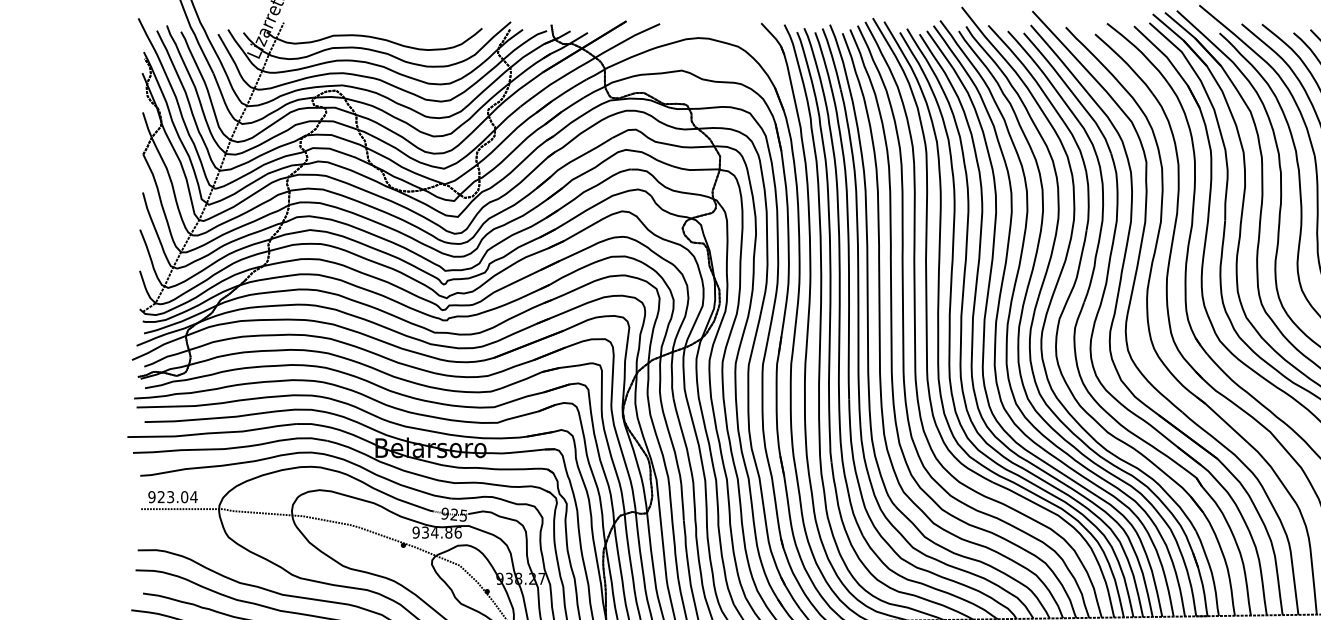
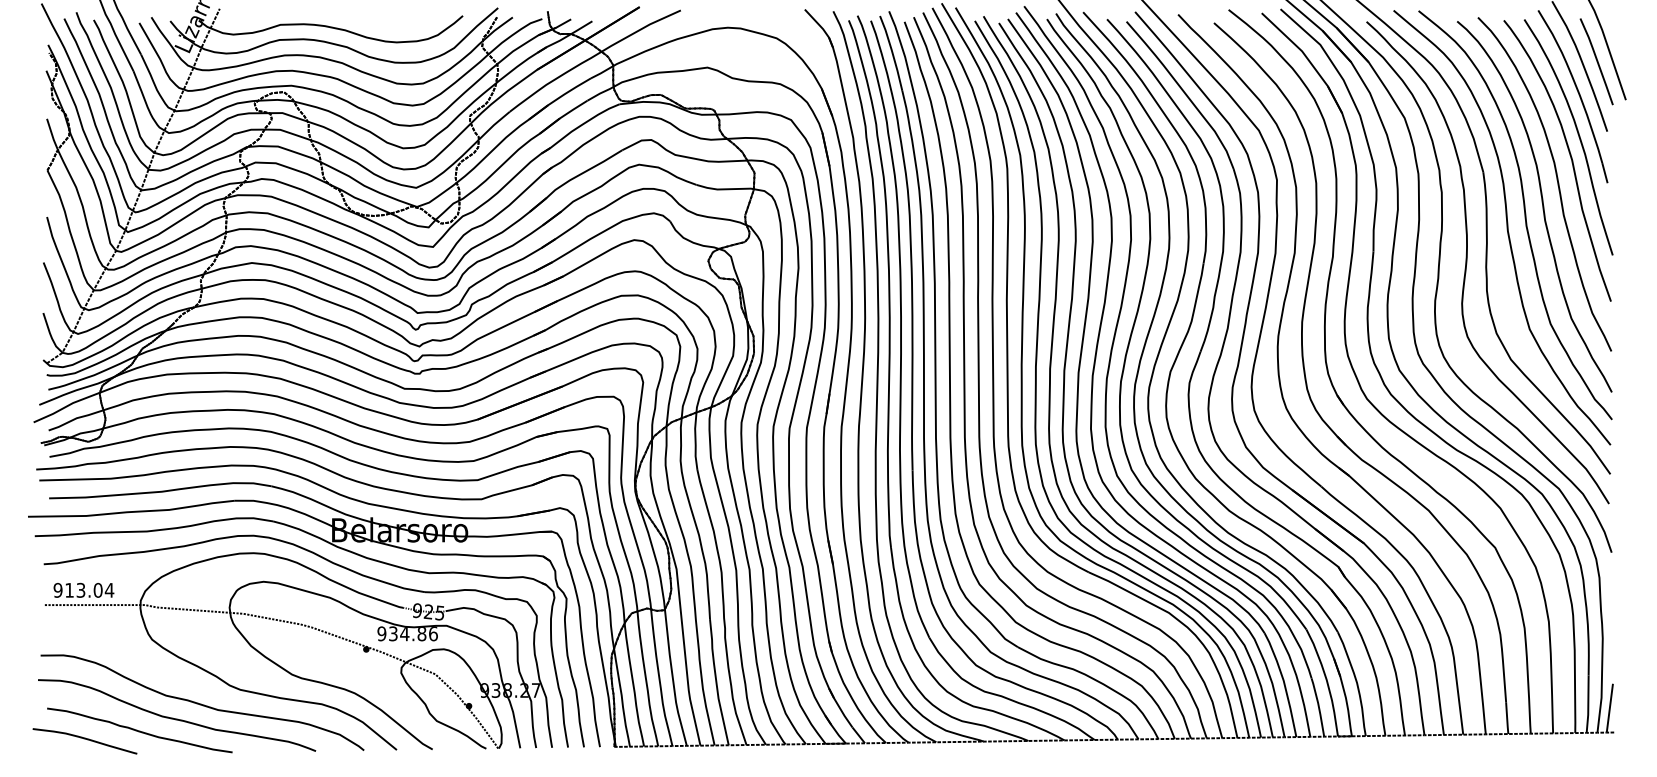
text: (161, 496) -> (69, 589), 923.04 -> 913.04

